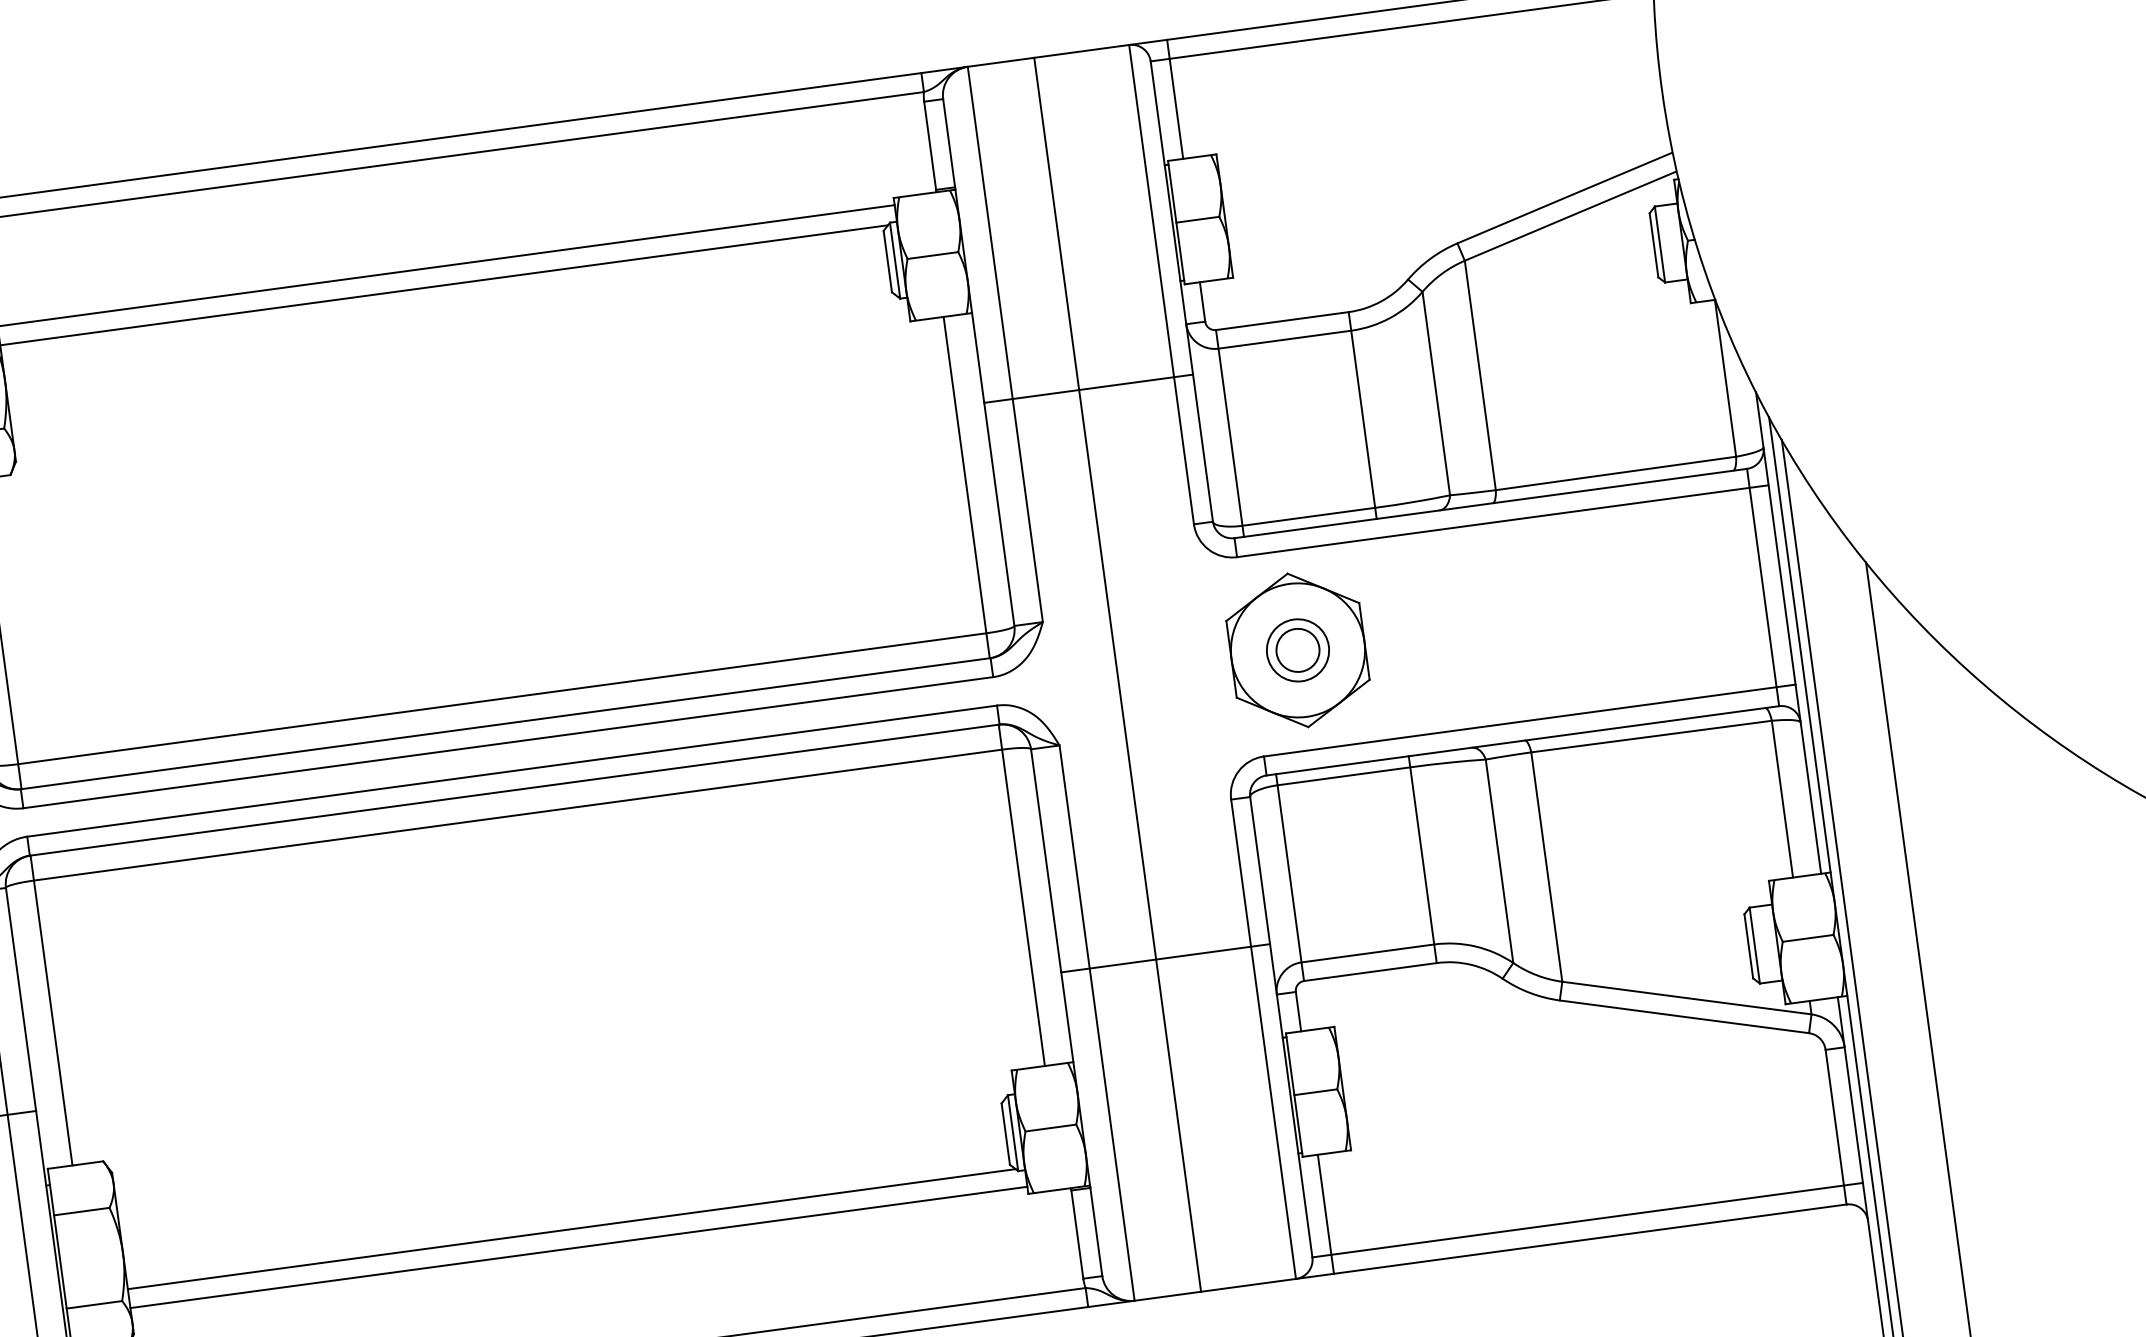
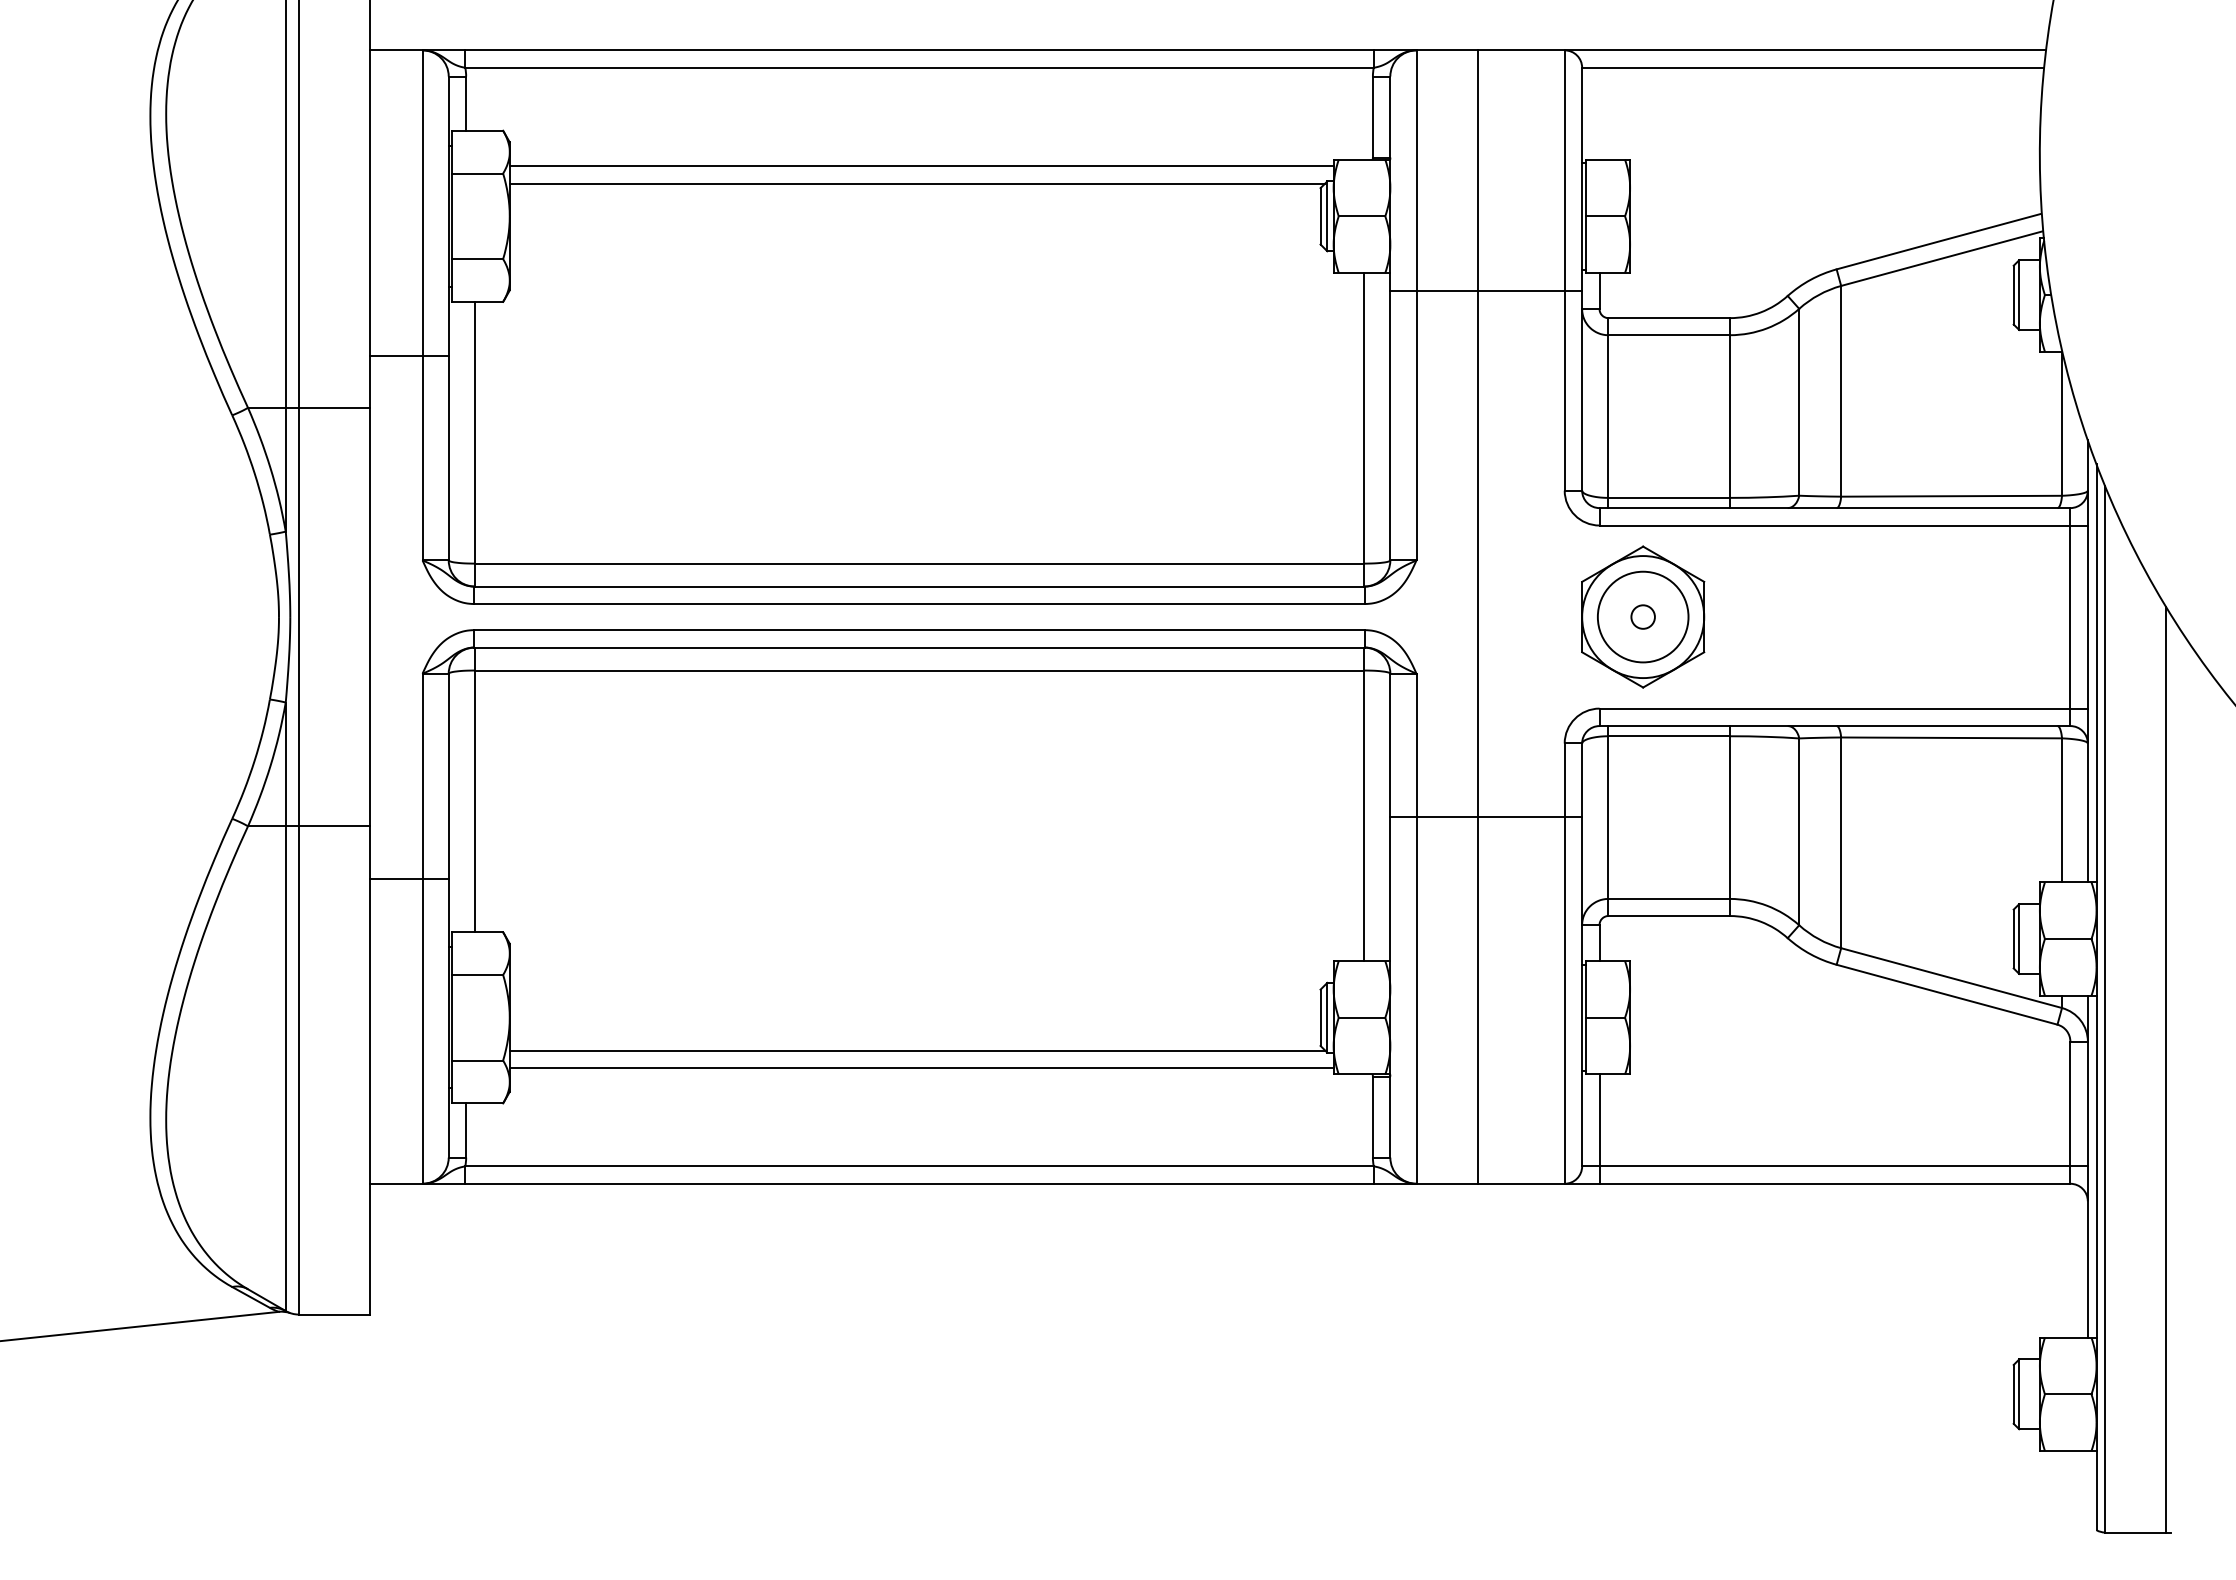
line: (1175, 98) -> (1599, 104), removed
line: (1088, 388) -> (1486, 290), moved
circle: (1297, 649) -> (1642, 616), size x0.6
circle: (1297, 649) -> (1642, 616), size x1.6
line: (1165, 958) -> (1486, 816), moved

